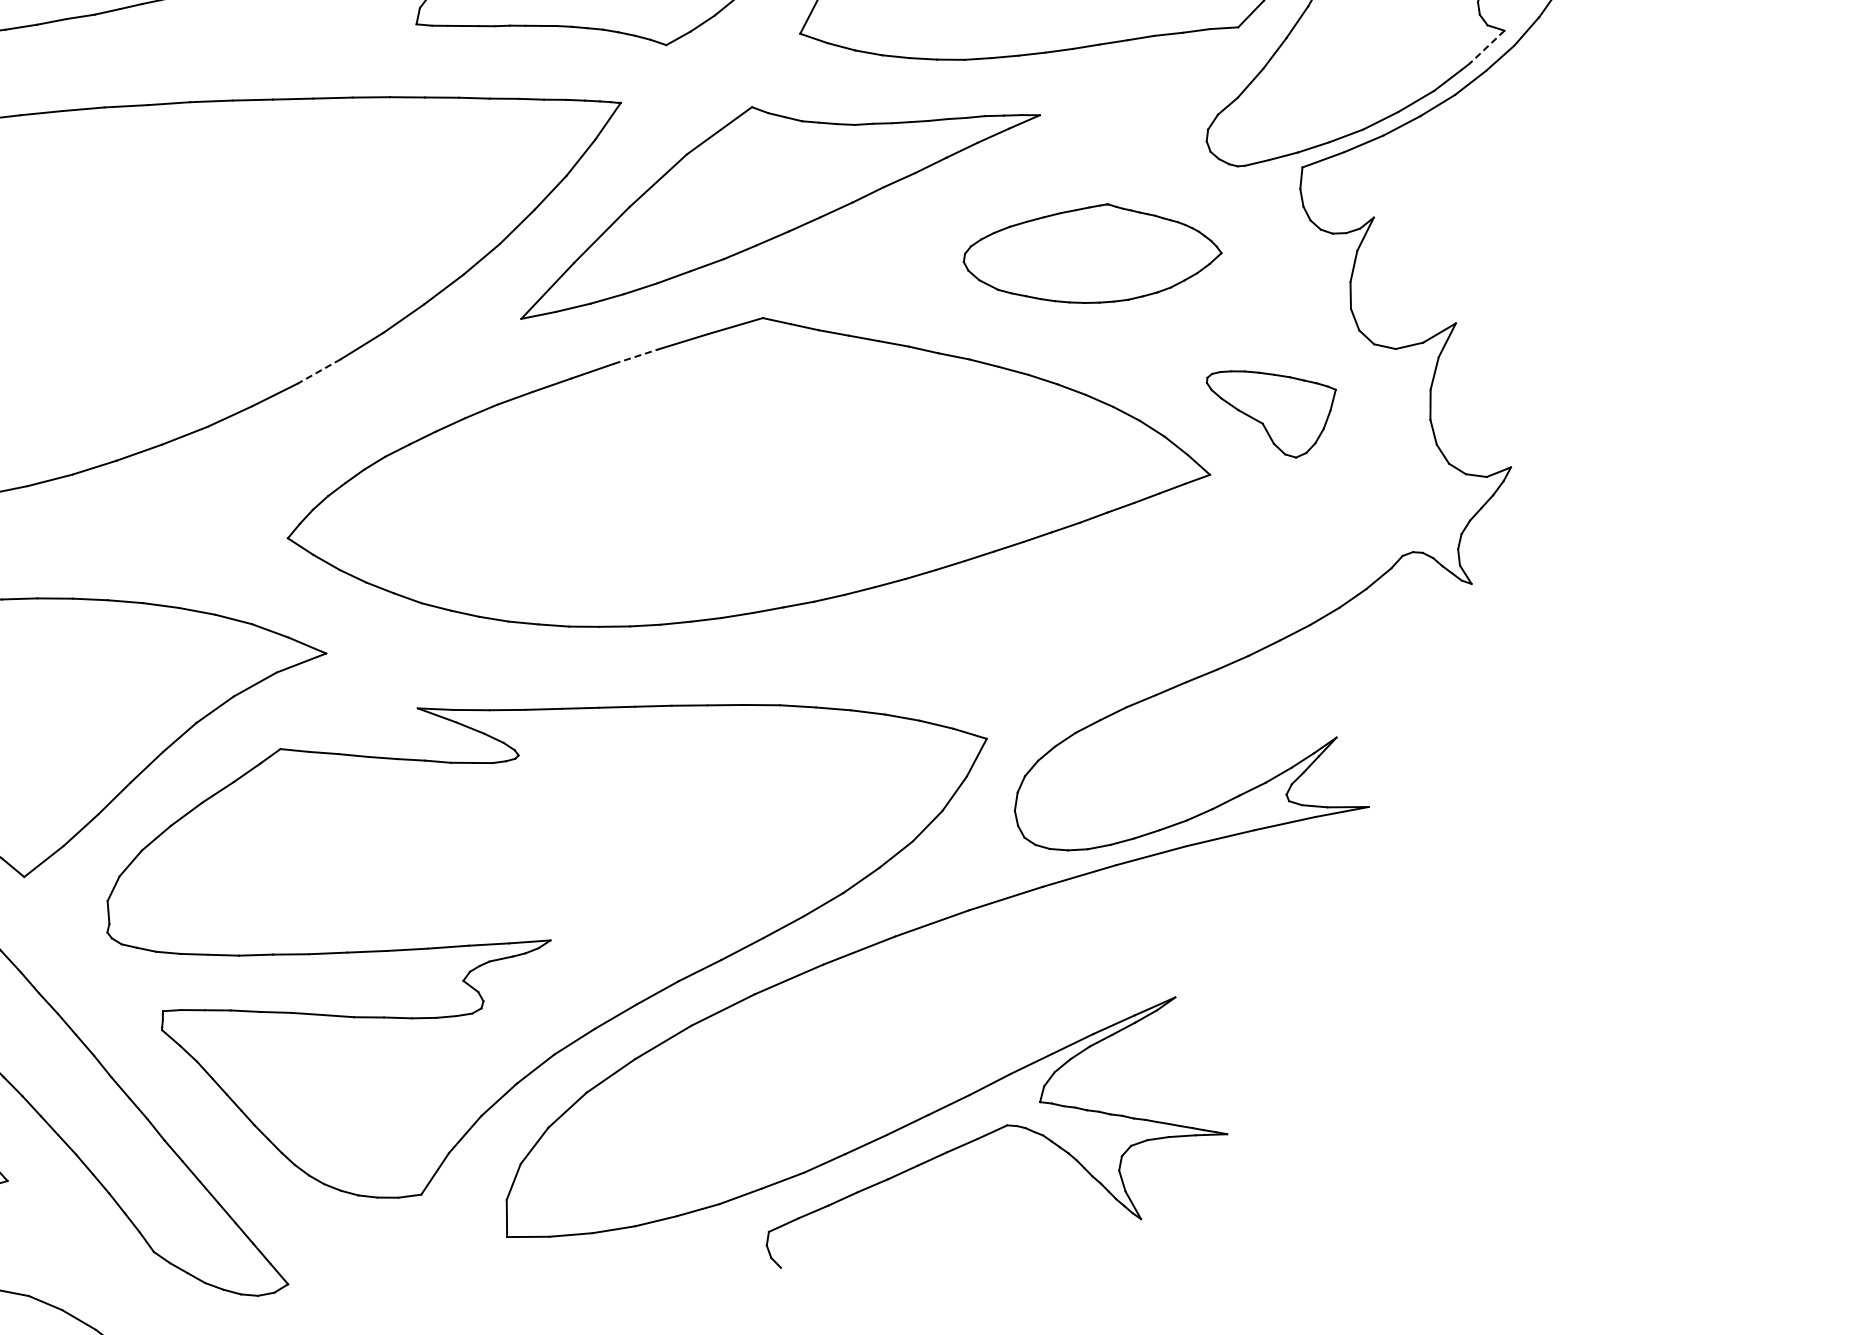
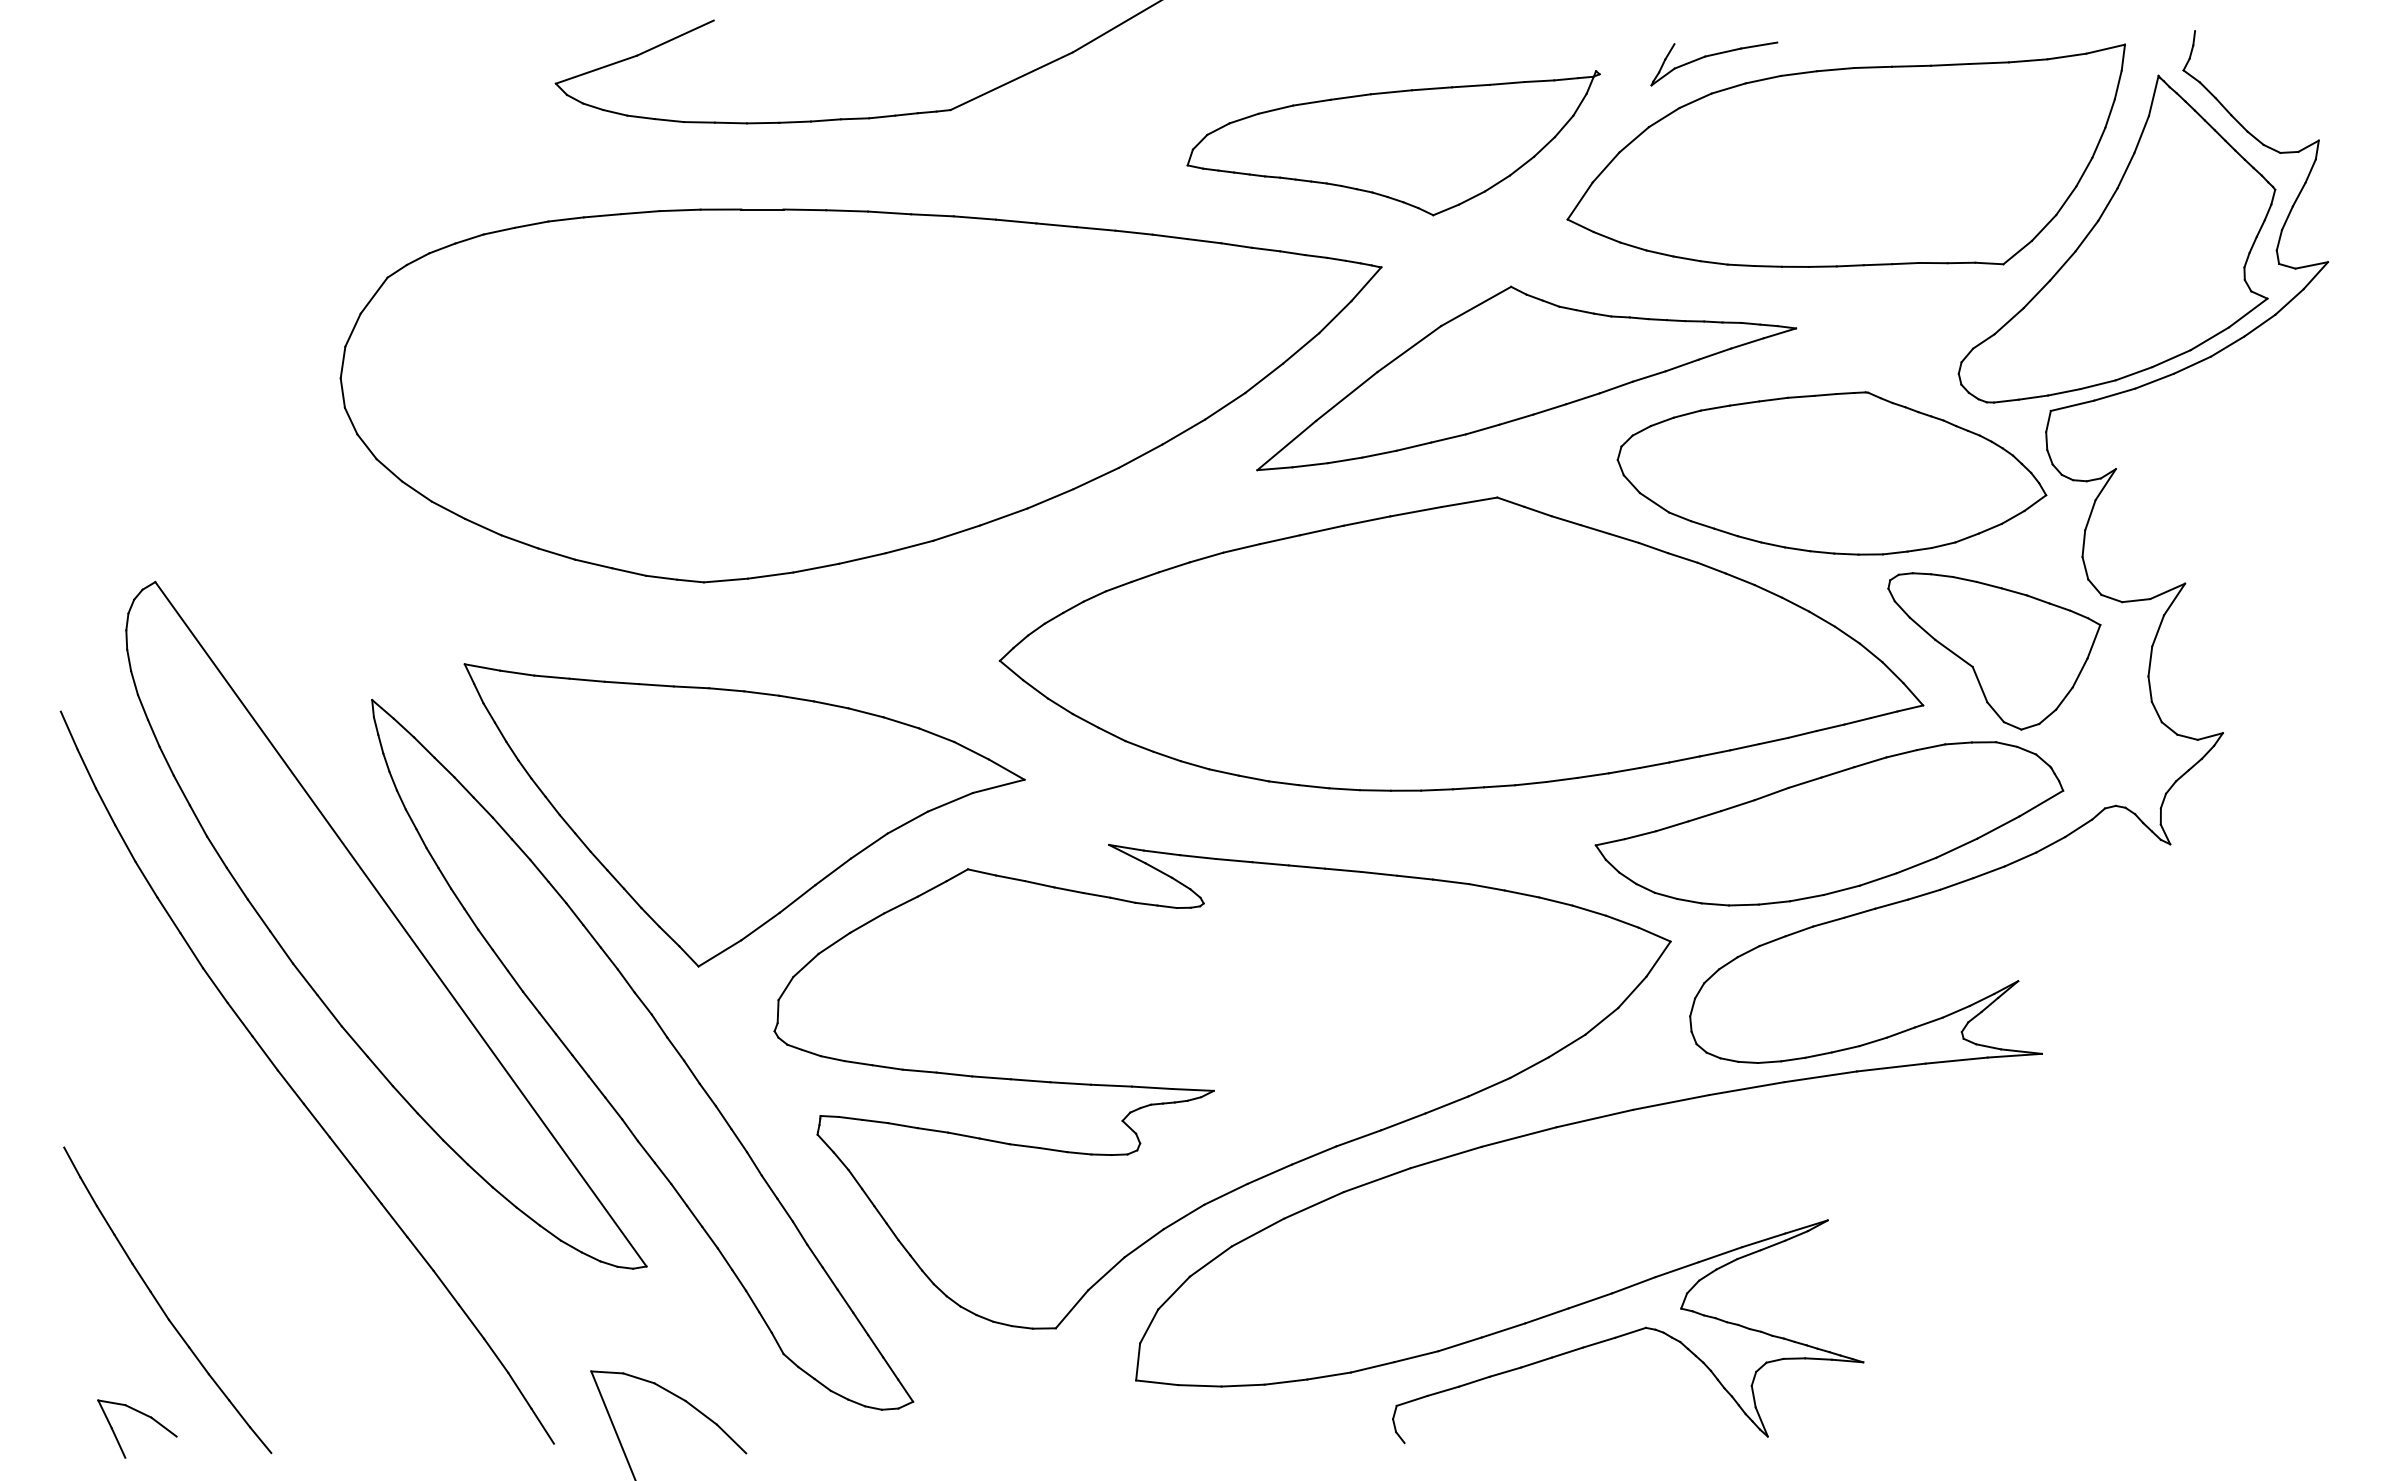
line: (1487, 47) -> (2248, 313), dashed -> solid
part: (1091, 255) -> (1831, 473), size x1.67
line: (636, 356) -> (1367, 521), dashed -> solid
line: (319, 371) -> (1050, 498), dashed -> solid
part: (1274, 412) -> (1994, 651), size x1.67
part: (1130, 603) -> (1829, 823), added

